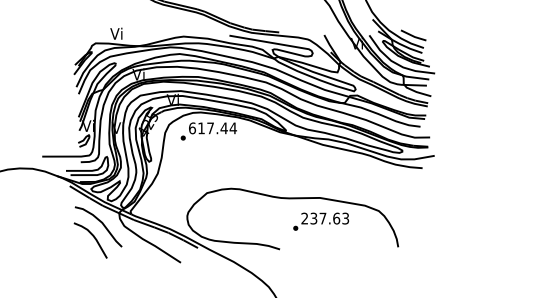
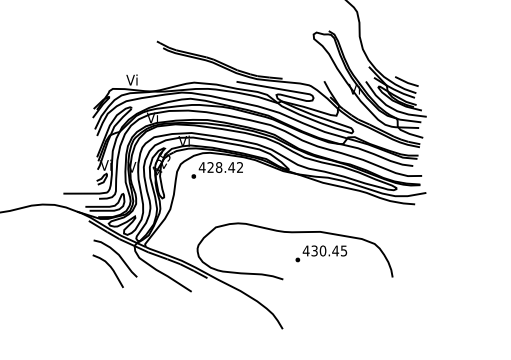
text: (212, 128) -> (220, 167), 617.44 -> 428.42
text: (324, 218) -> (324, 250), 237.63 -> 430.45

